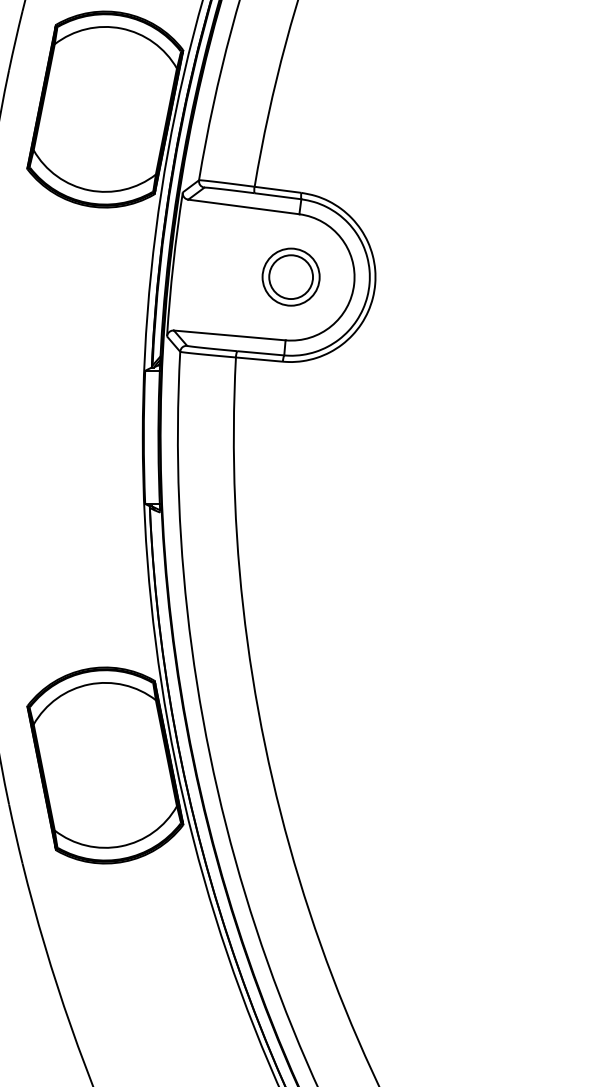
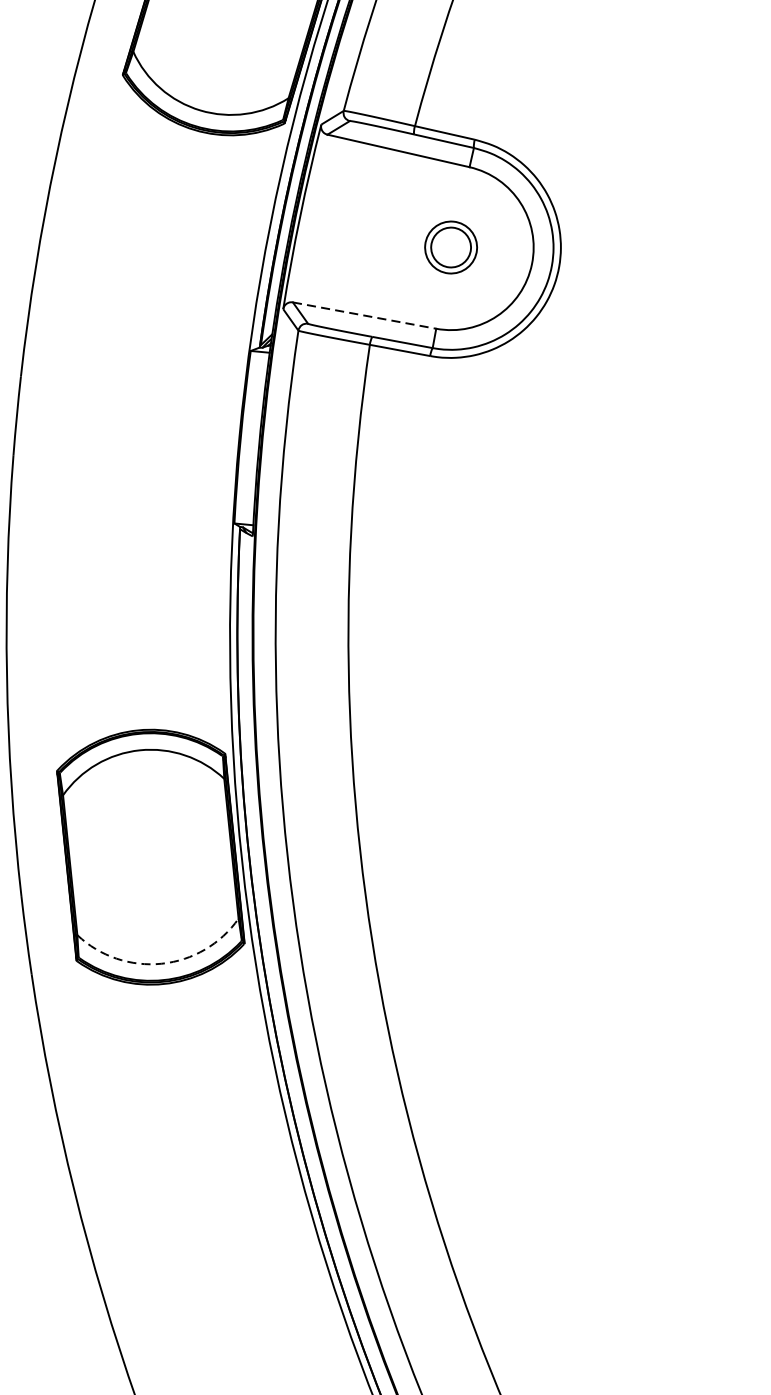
part: (290, 276) -> (450, 246), size x0.7
line: (230, 335) -> (365, 315), solid -> dashed
arc: (121, 846) -> (161, 964), solid -> dashed

